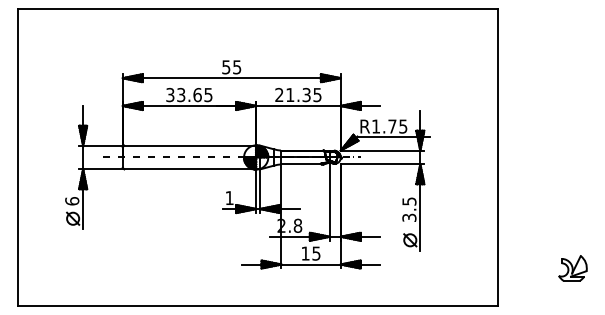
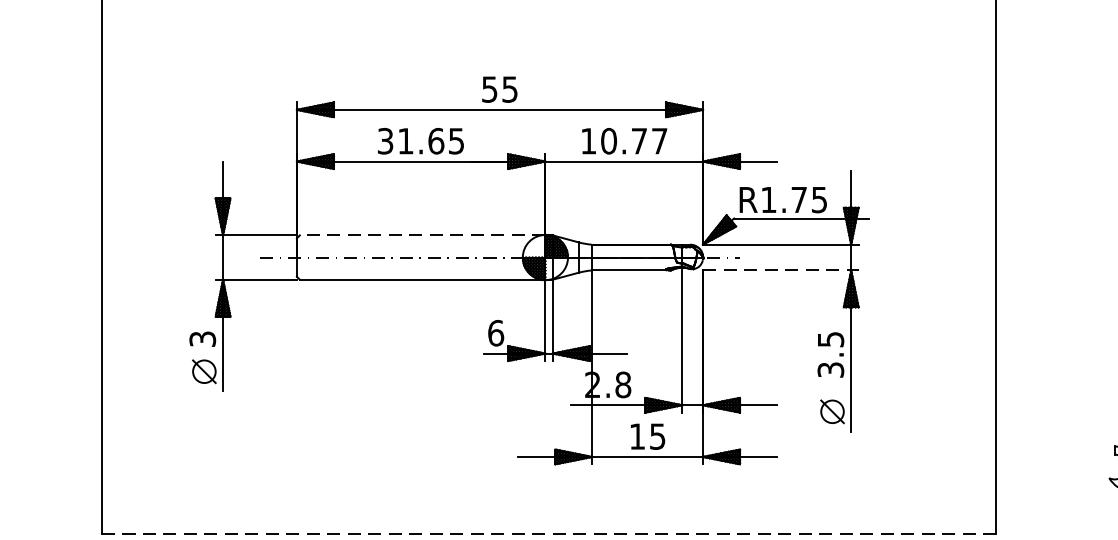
text: (181, 94) -> (406, 140), 33.65 -> 31.65
text: (298, 94) -> (624, 140), 21.35 -> 10.77
line: (190, 145) -> (423, 235), solid -> dashed
line: (382, 164) -> (780, 270), solid -> dashed
text: (229, 198) -> (495, 333), 1 -> 6
text: (72, 201) -> (203, 339), 6 -> 3
line: (257, 305) -> (547, 533), solid -> dashed

